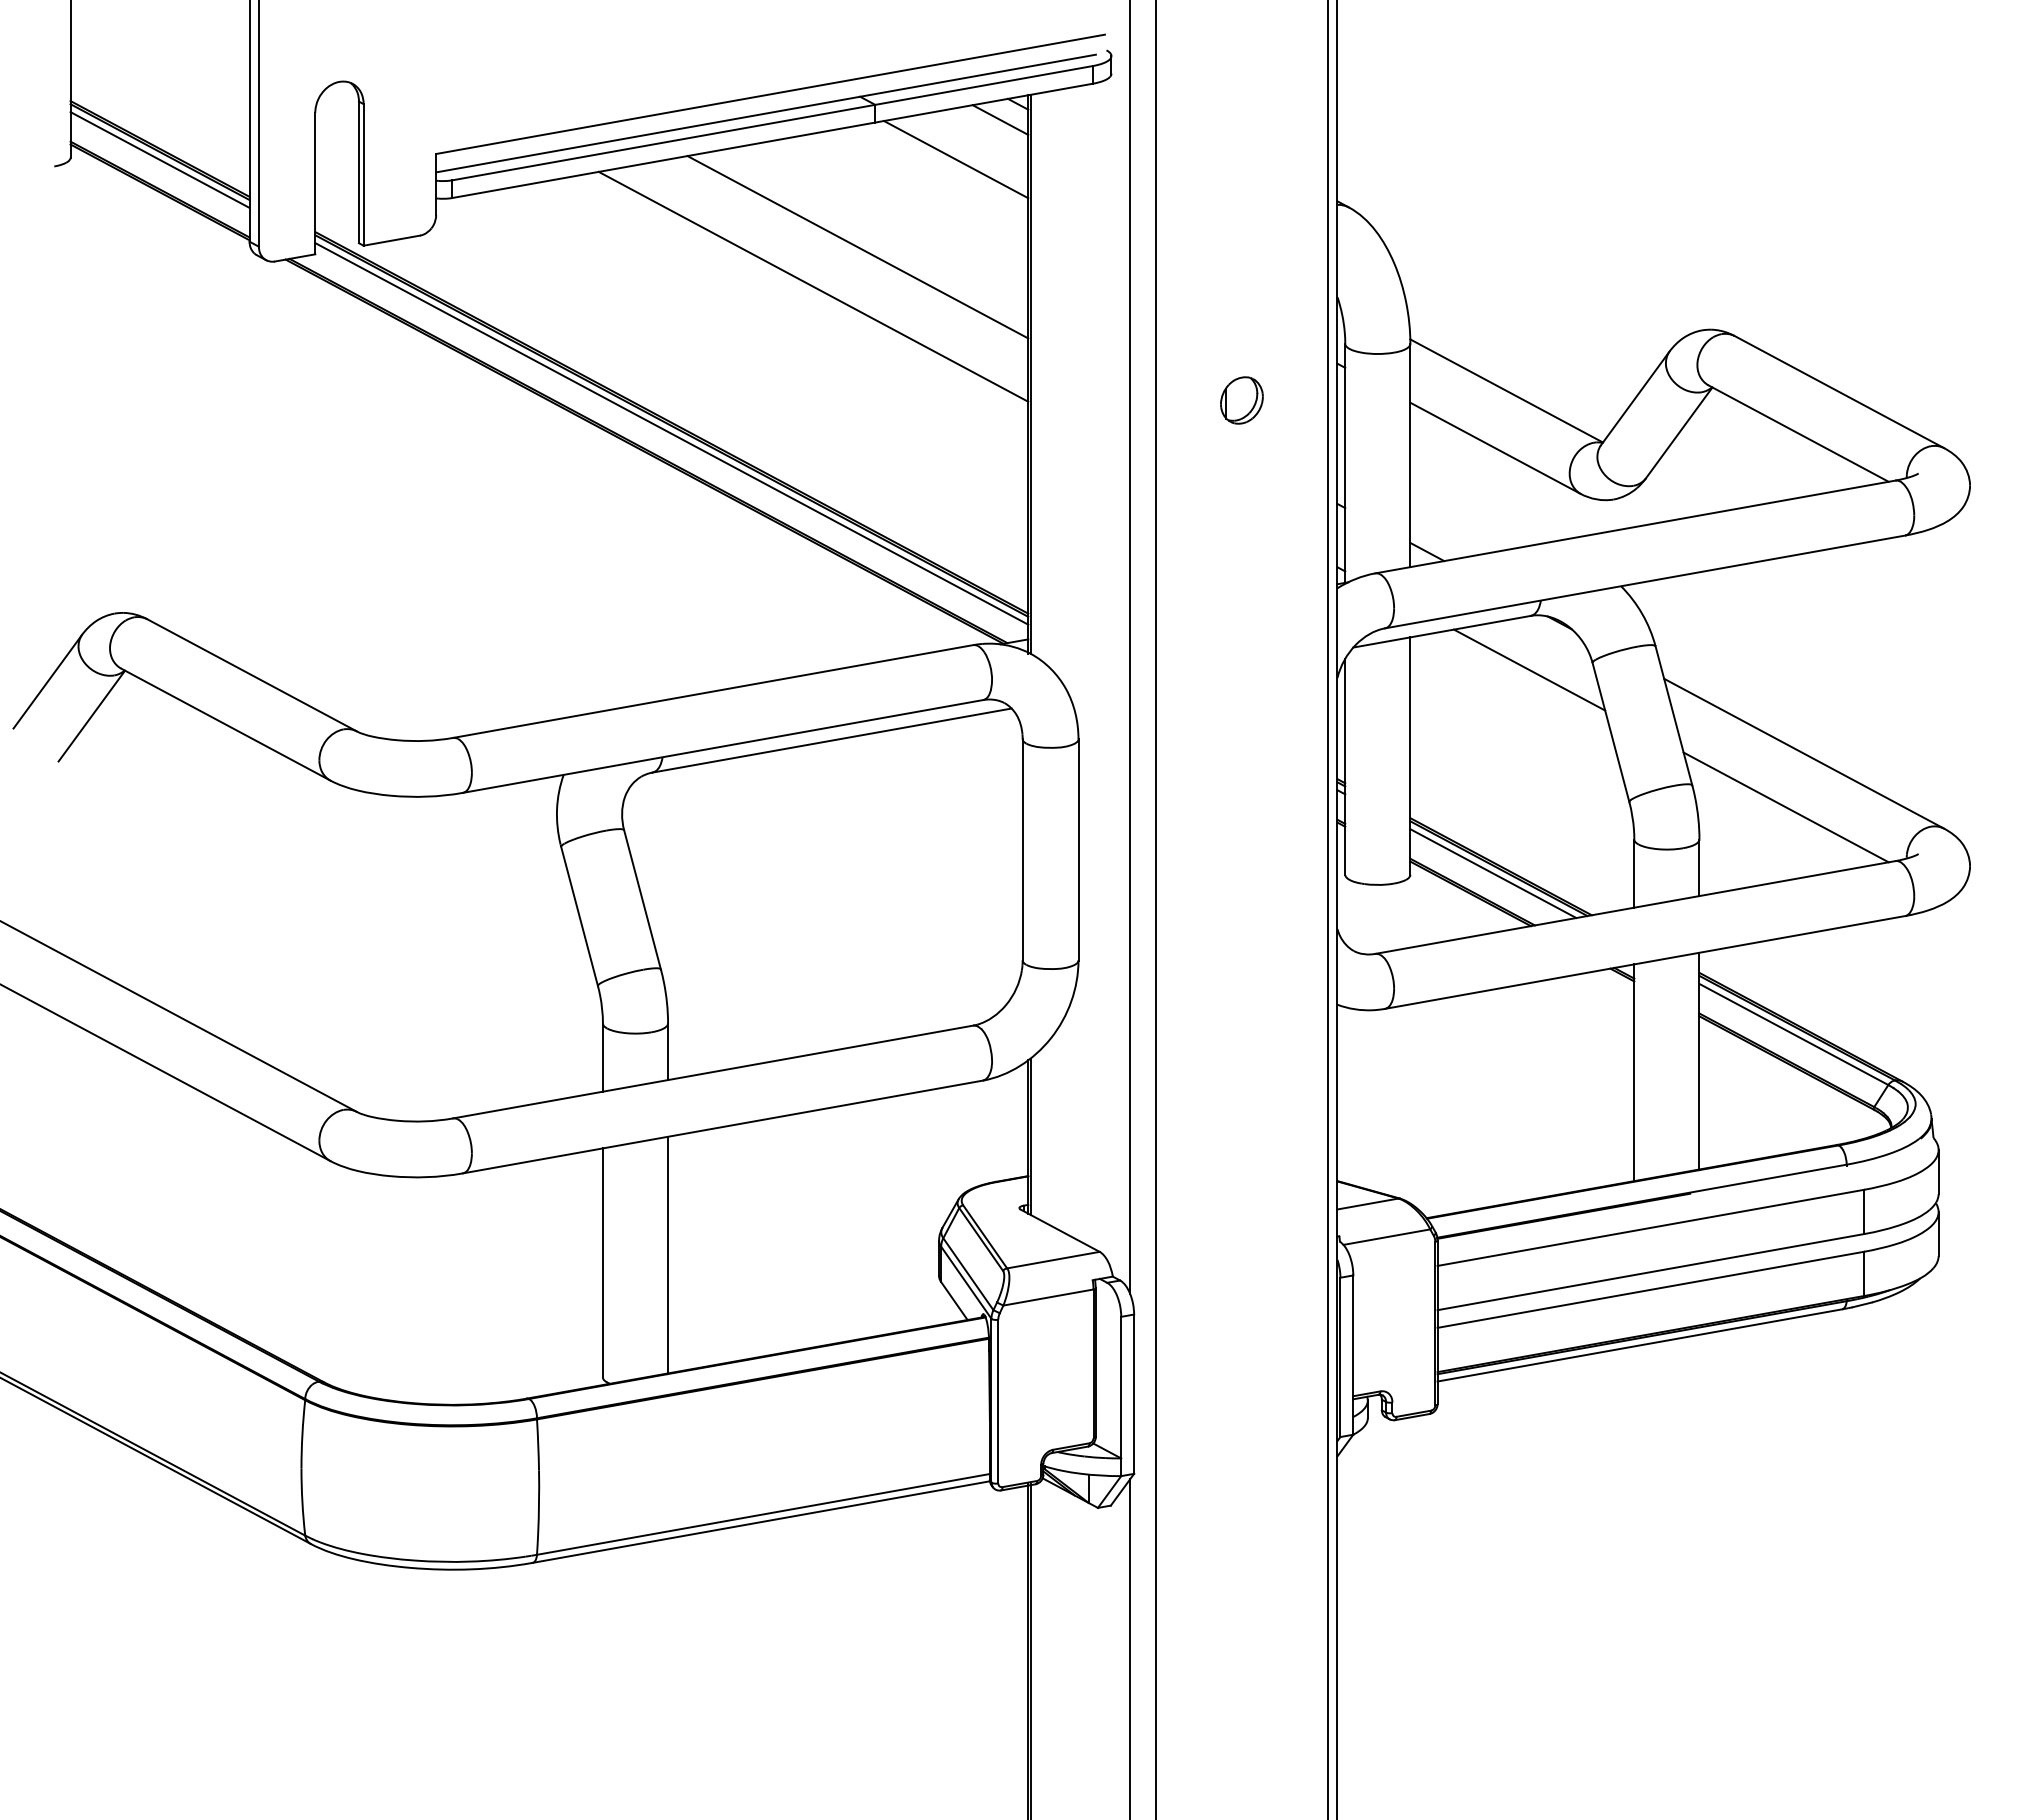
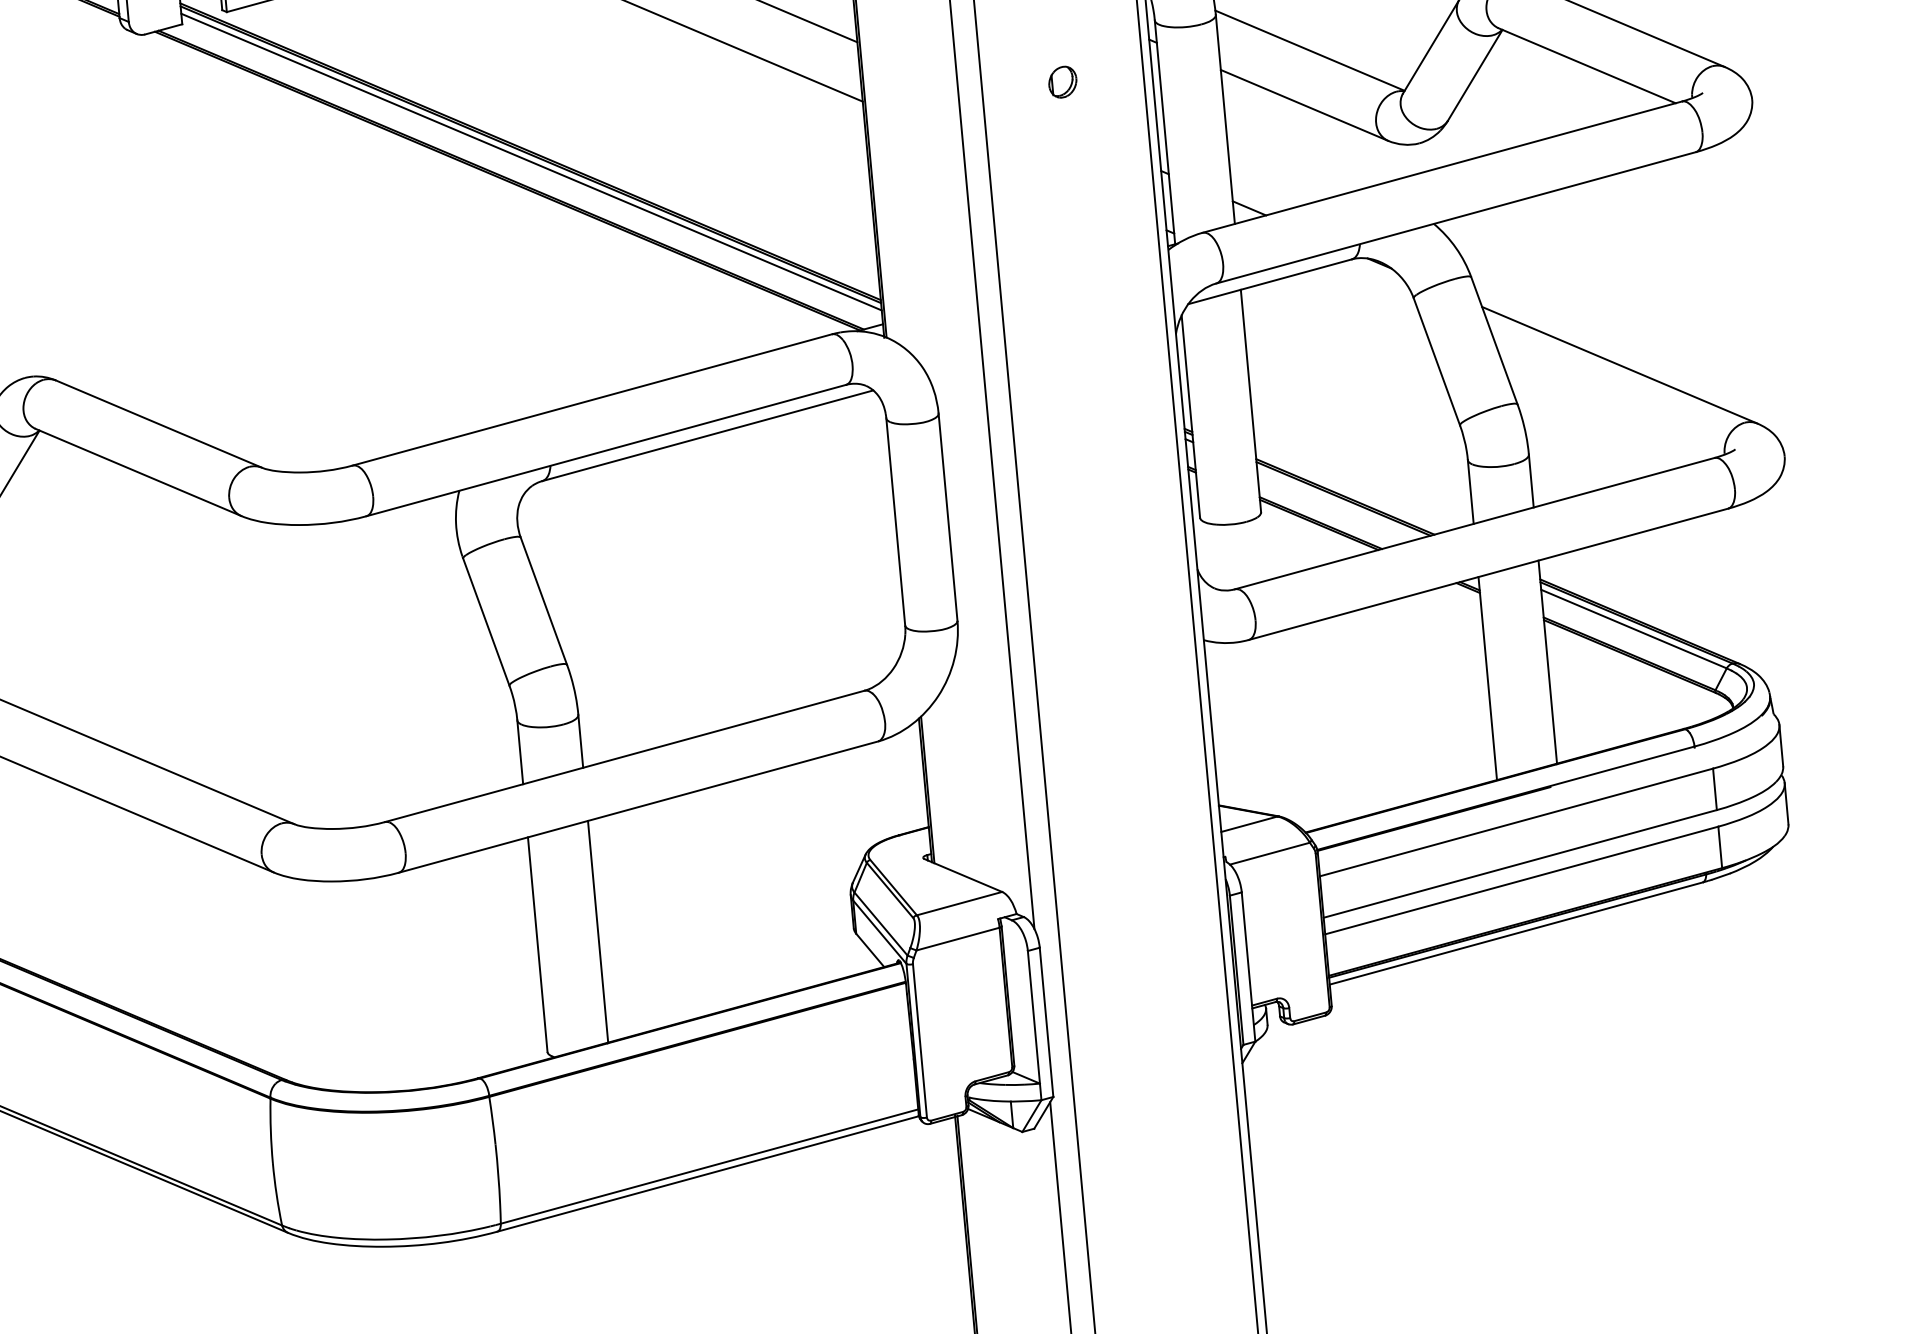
part: (1241, 400) -> (1062, 82), size x0.7
line: (1529, 669) -> (1355, 309), removed
line: (1785, 807) -> (1606, 417), removed
line: (1493, 873) -> (1338, 503), removed

